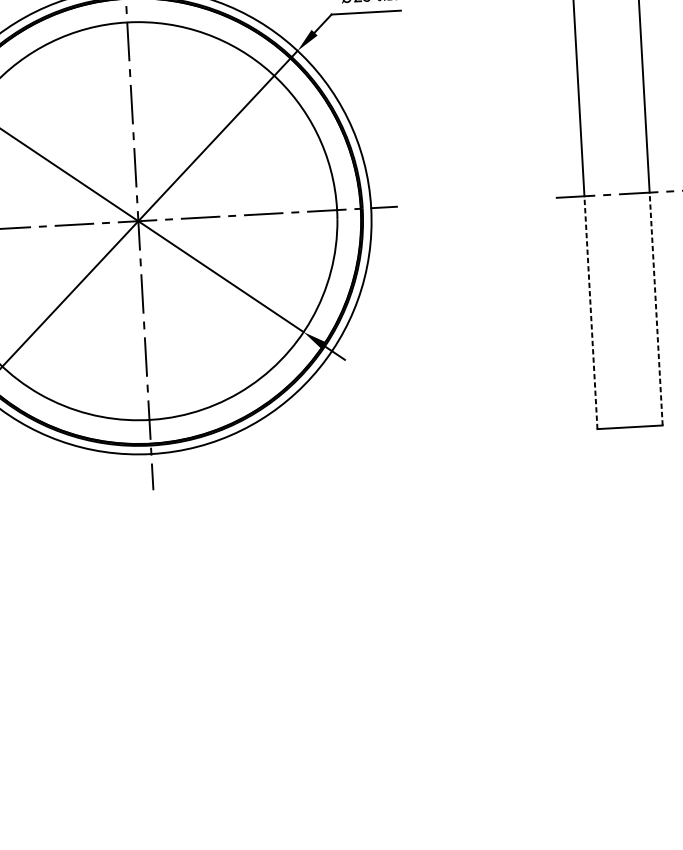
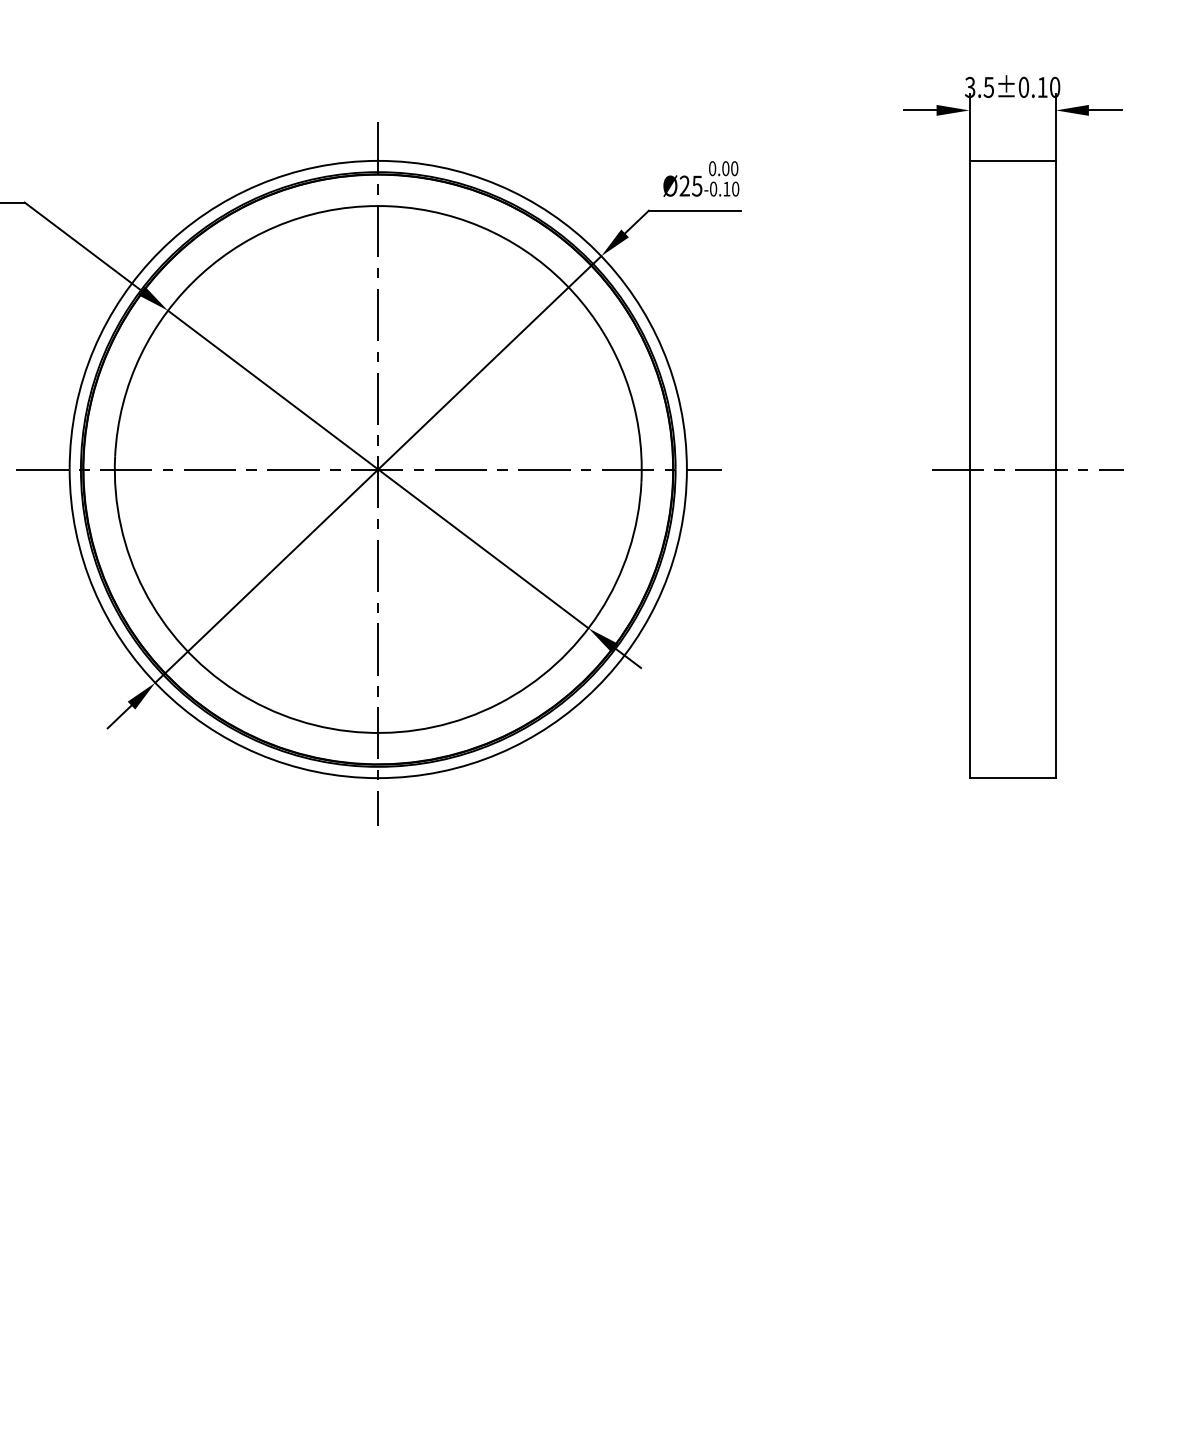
line: (656, 308) -> (1056, 623), dashed -> solid
line: (590, 312) -> (969, 623), dashed -> solid

